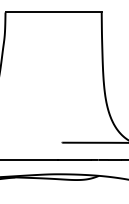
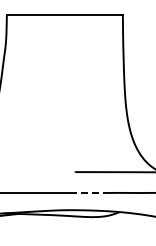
line: (74, 159) -> (89, 192), solid -> dashed

